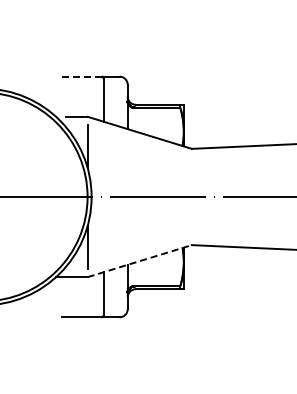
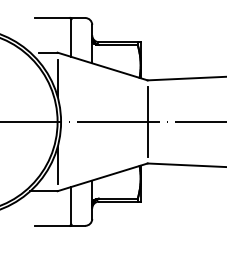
line: (81, 76) -> (52, 17), dashed -> solid
line: (191, 196) -> (147, 121), added
line: (139, 261) -> (102, 177), dashed -> solid

